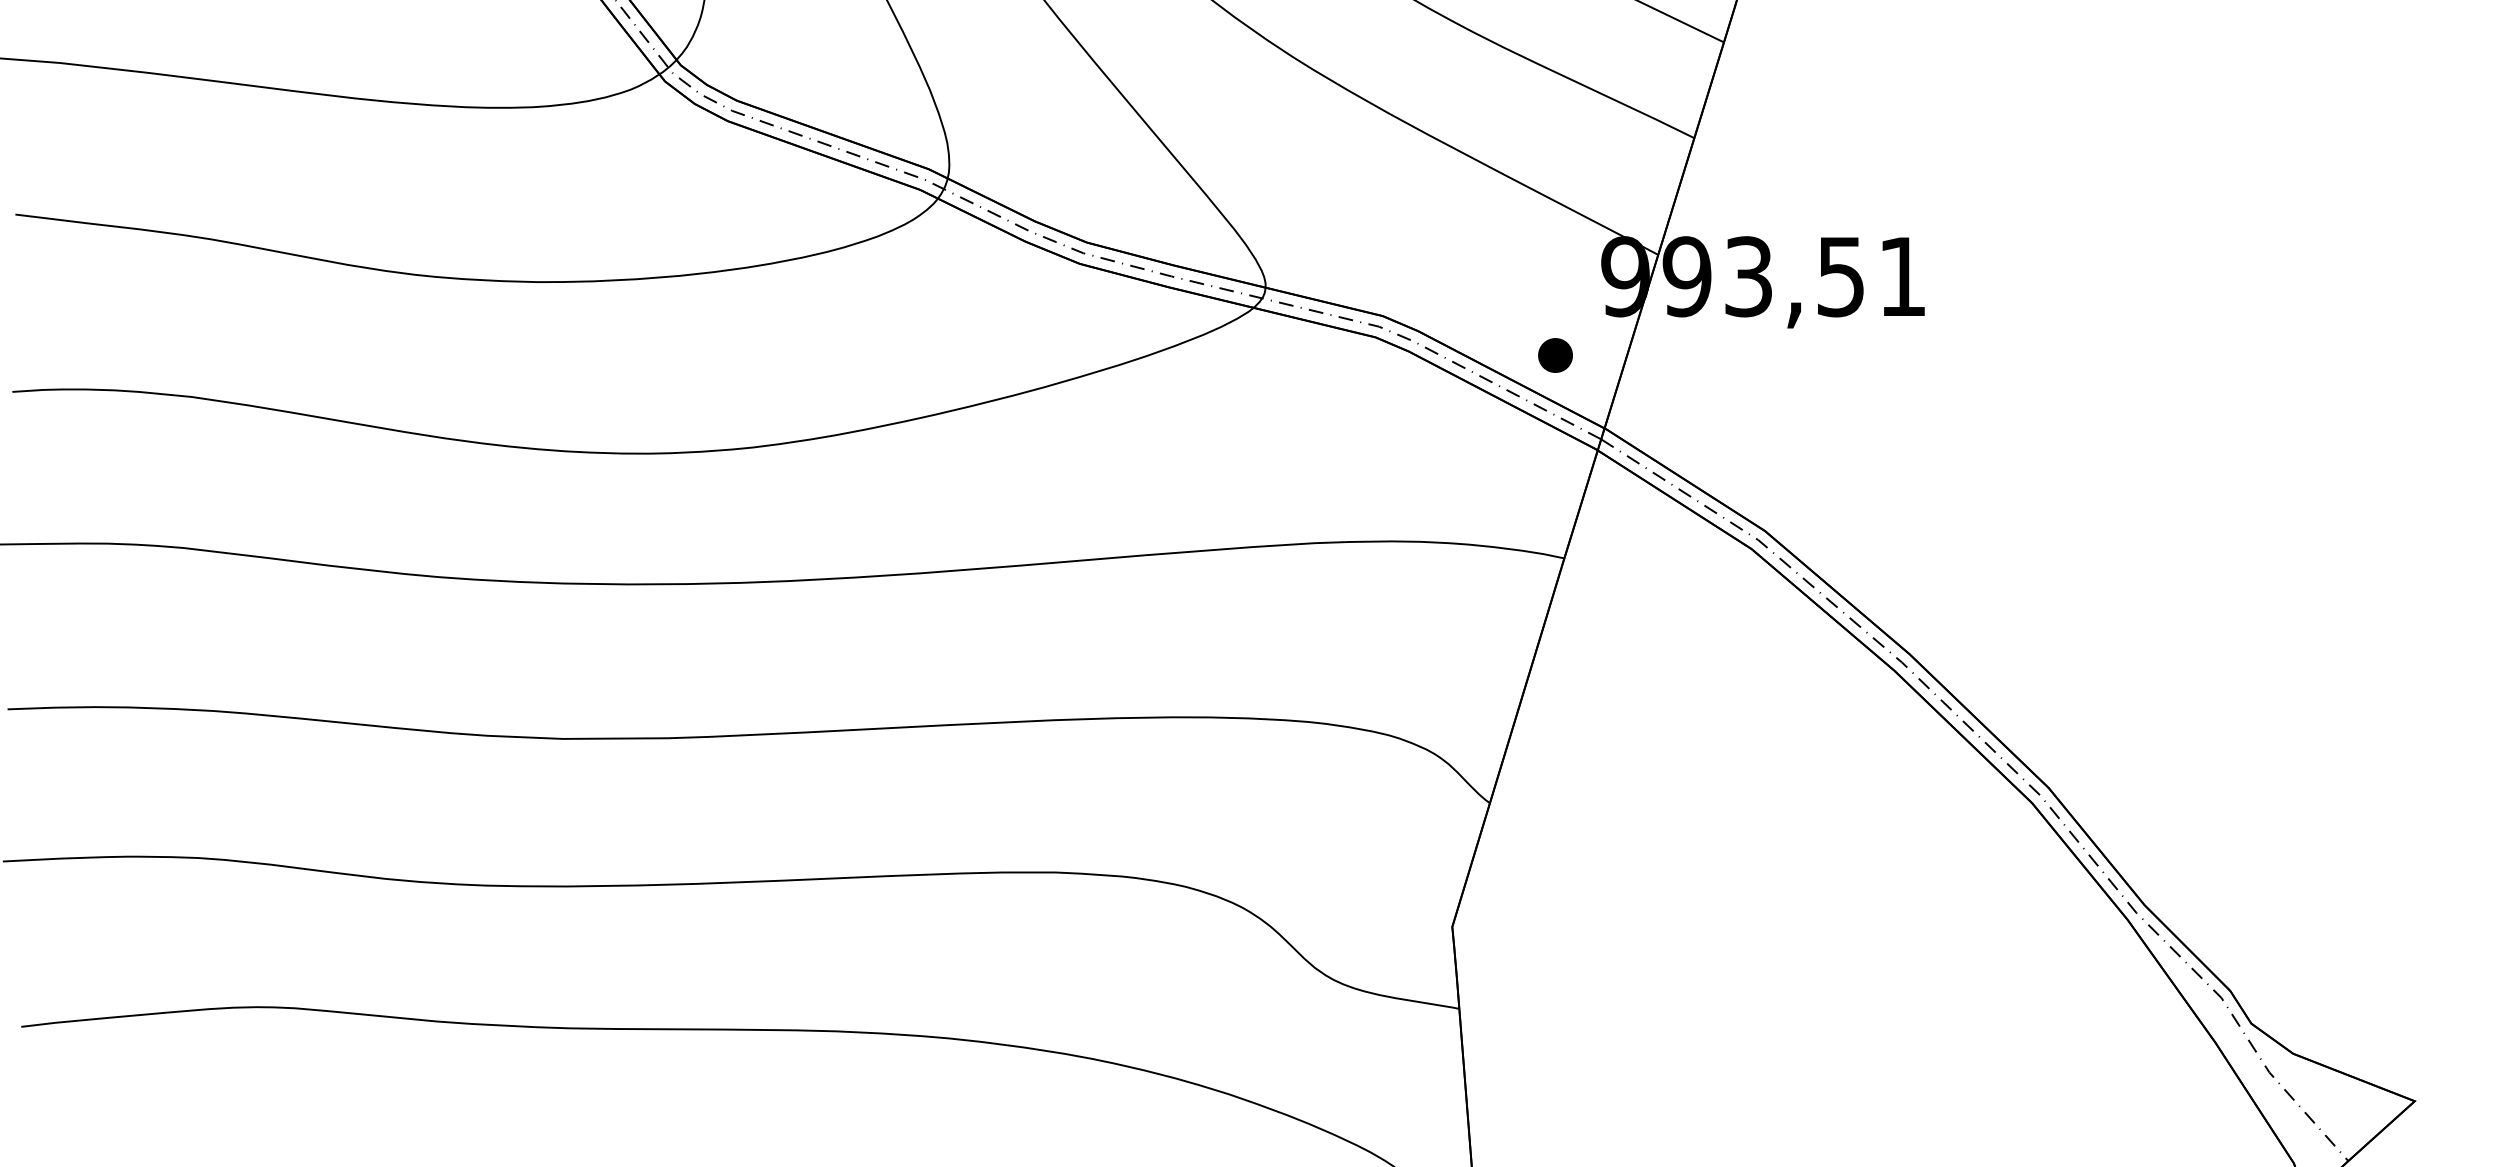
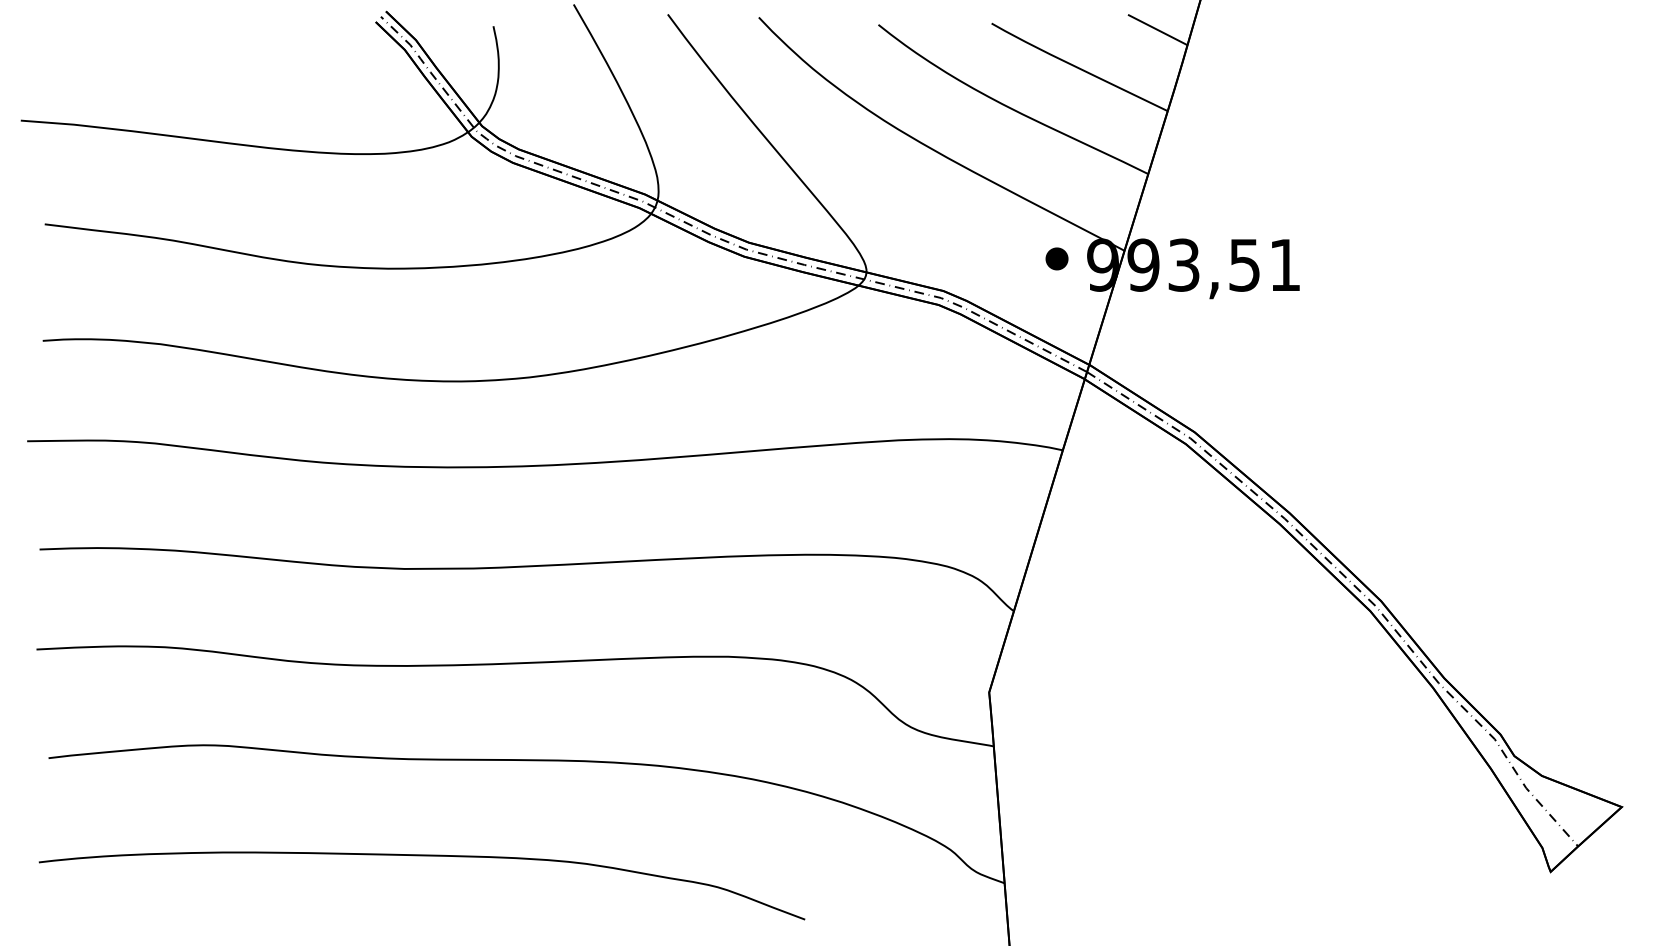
part: (1554, 354) -> (1056, 258), moved

